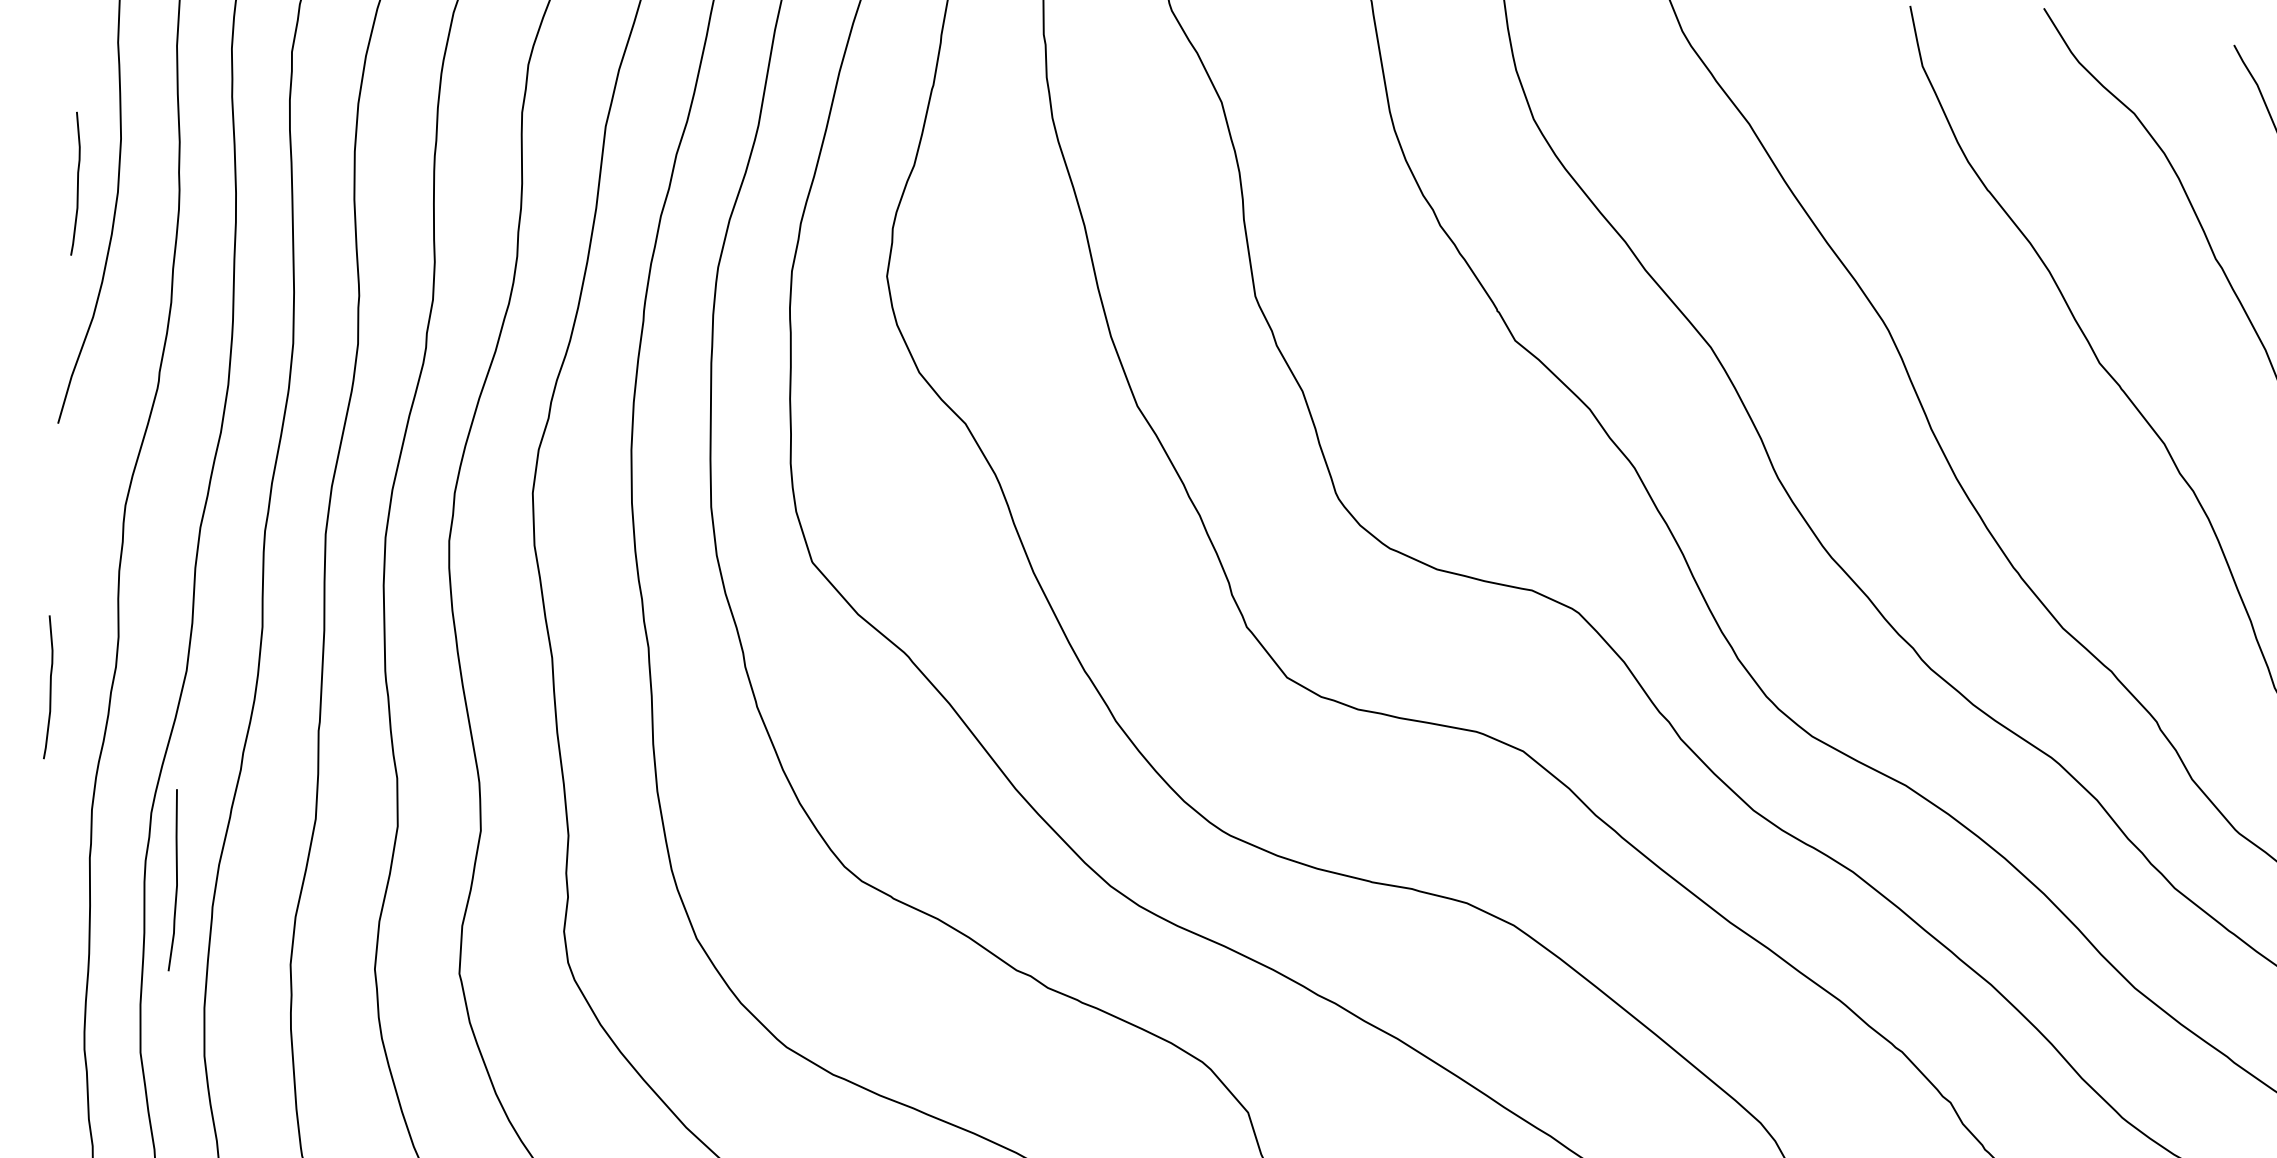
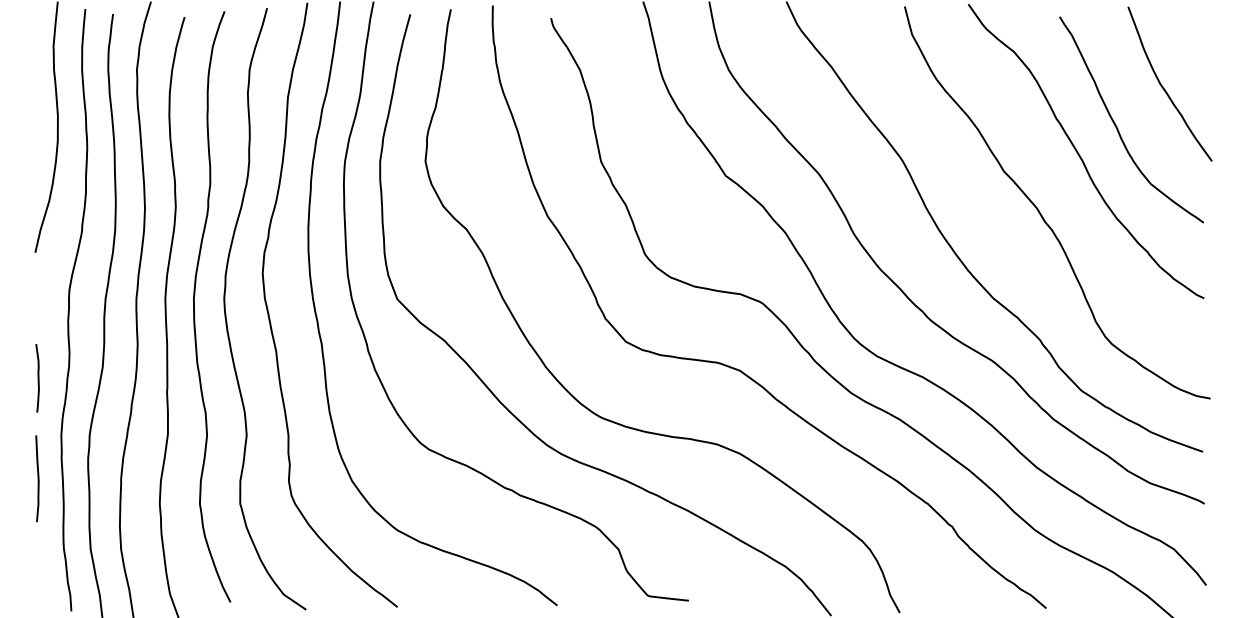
curve: (75, 184) -> (37, 138), removed
curve: (174, 879) -> (37, 478), moved

